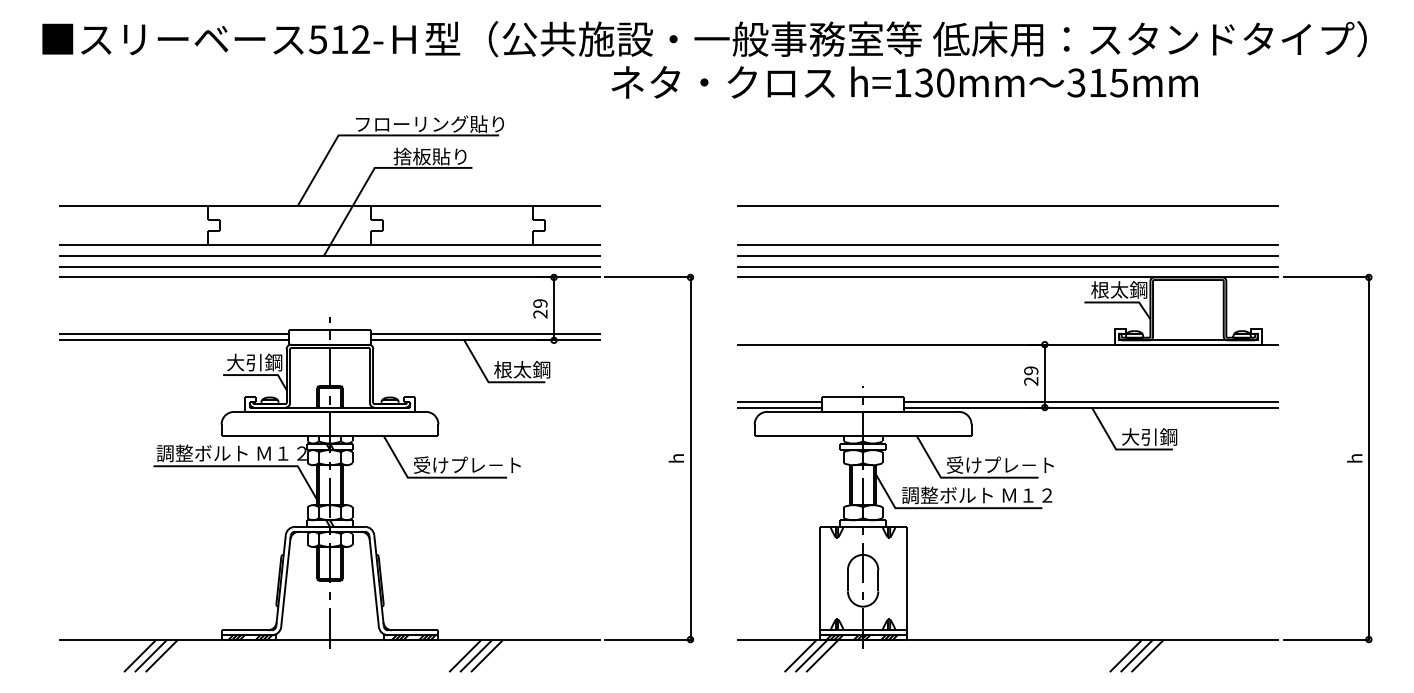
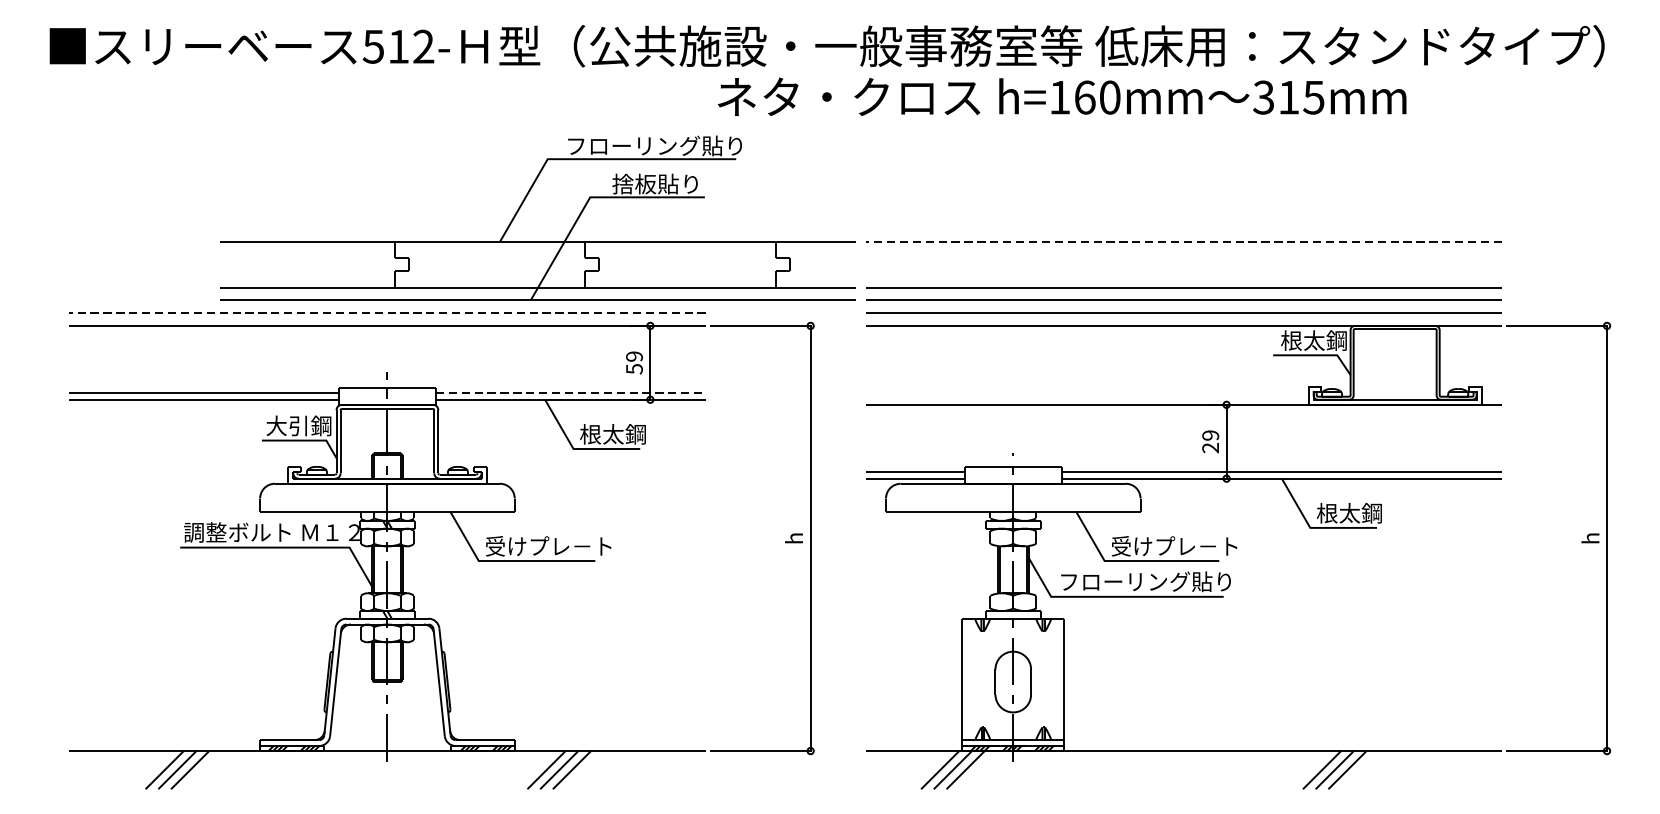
text: (924, 82) -> (1085, 97), h=130mm -> h=160mm
part: (315, 177) -> (520, 208), moved
line: (1007, 205) -> (1182, 241), solid -> dashed
line: (329, 266) -> (386, 313), solid -> dashed
text: (540, 313) -> (634, 368), 29 -> 59
line: (486, 334) -> (571, 392), solid -> dashed
text: (1139, 436) -> (1337, 512), 大引鋼 -> 根太鋼
text: (976, 495) -> (1146, 581), 調整ボルト Ｍ１２ -> フローリング貼り

